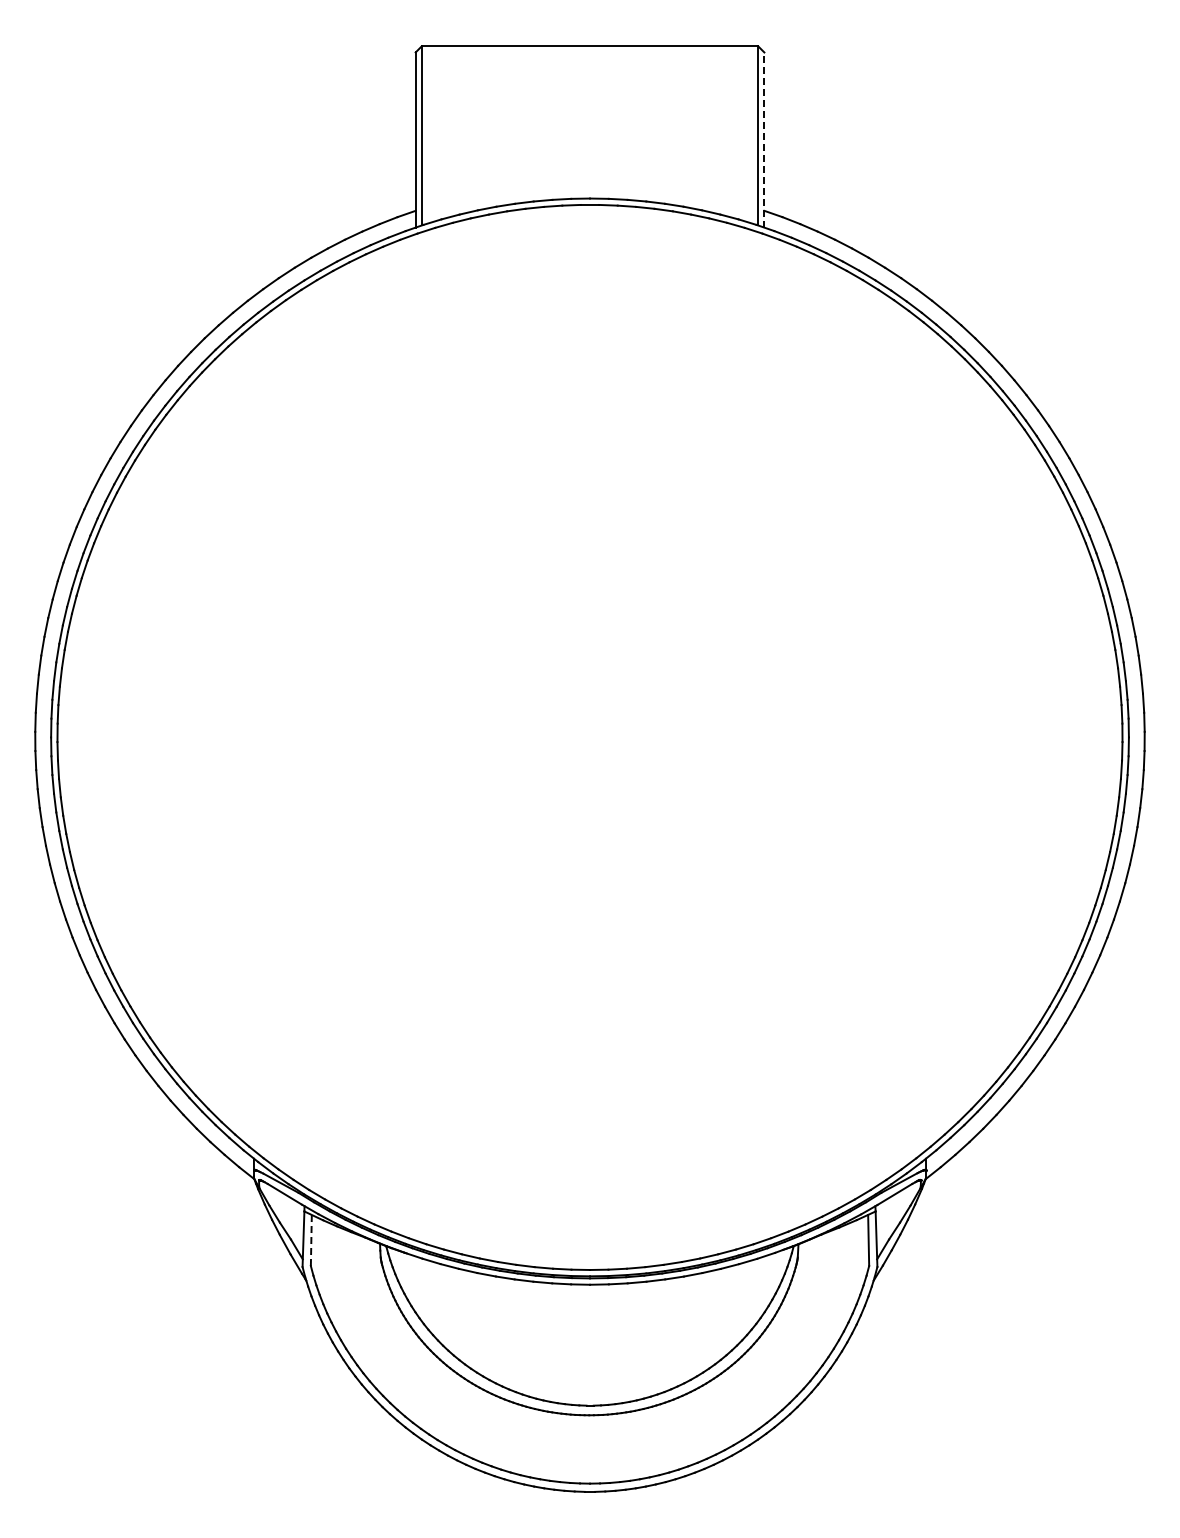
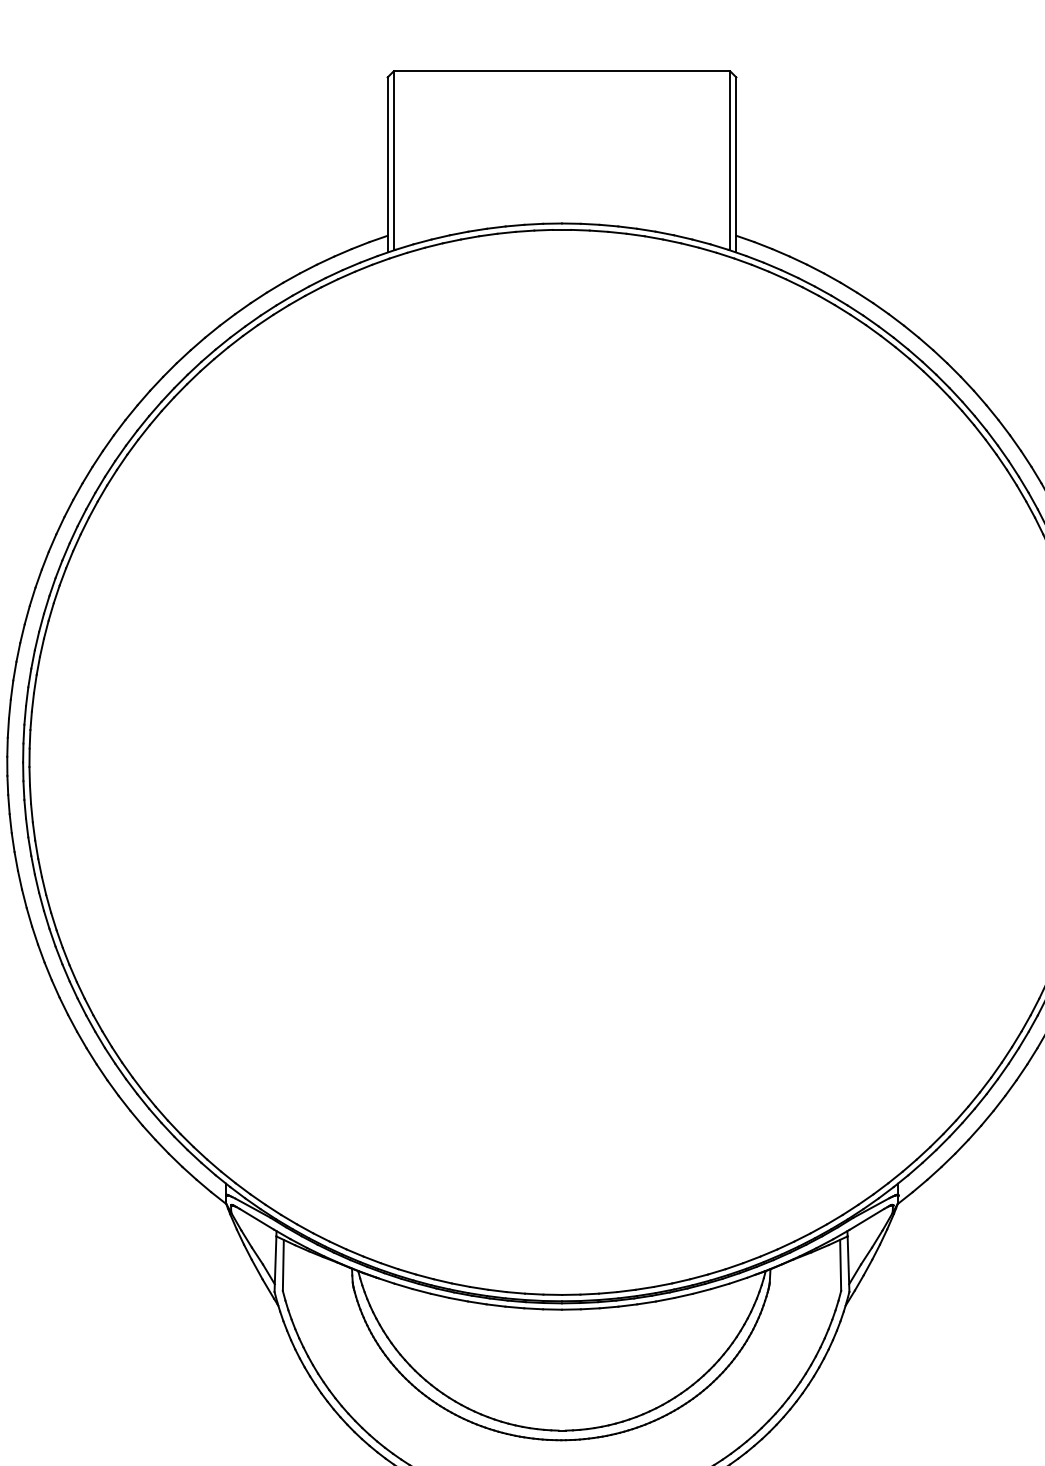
line: (764, 140) -> (736, 165), dashed -> solid
line: (311, 1240) -> (283, 1265), dashed -> solid

